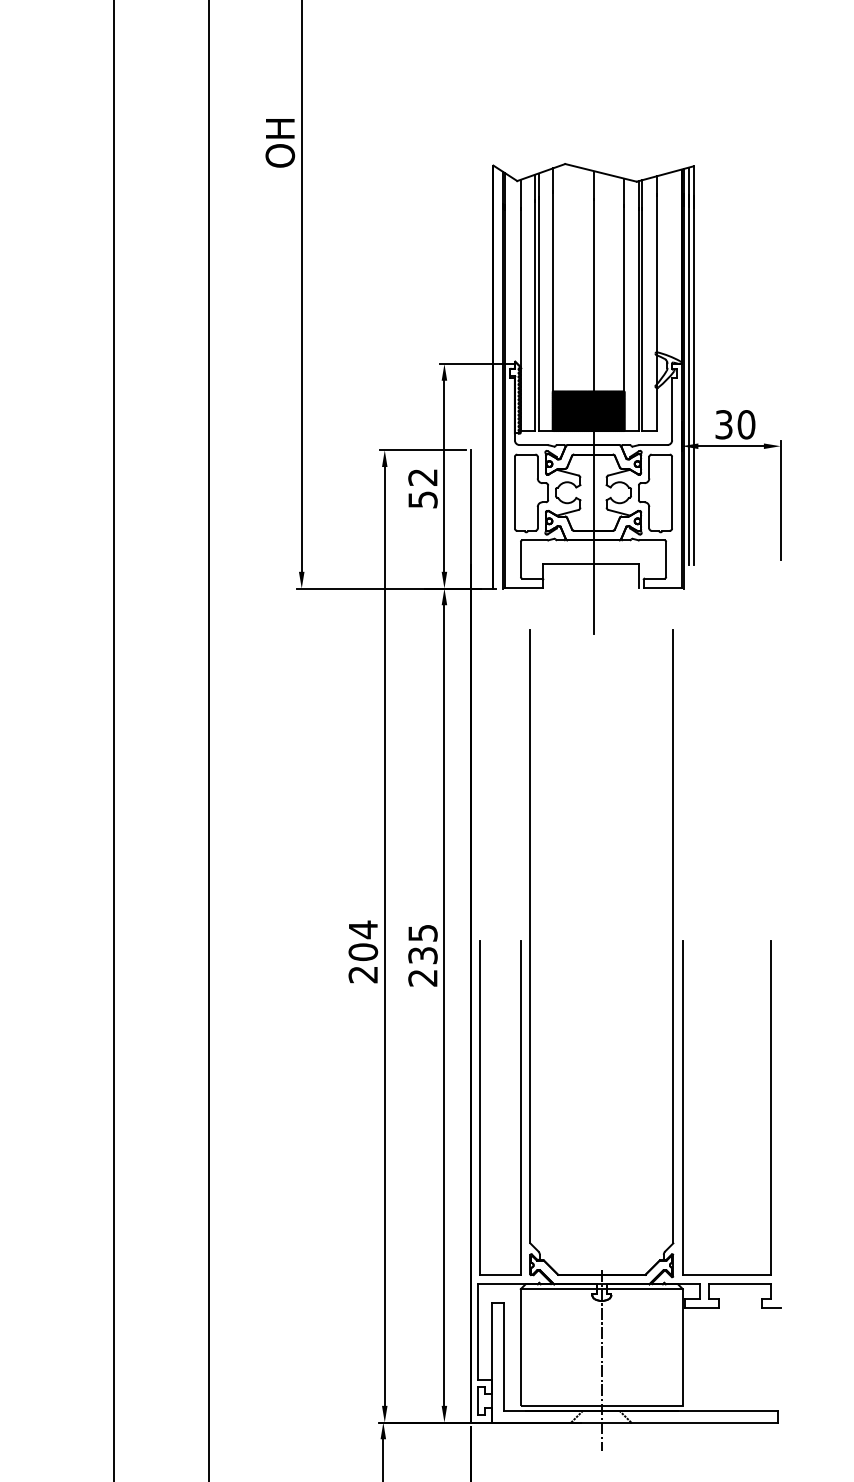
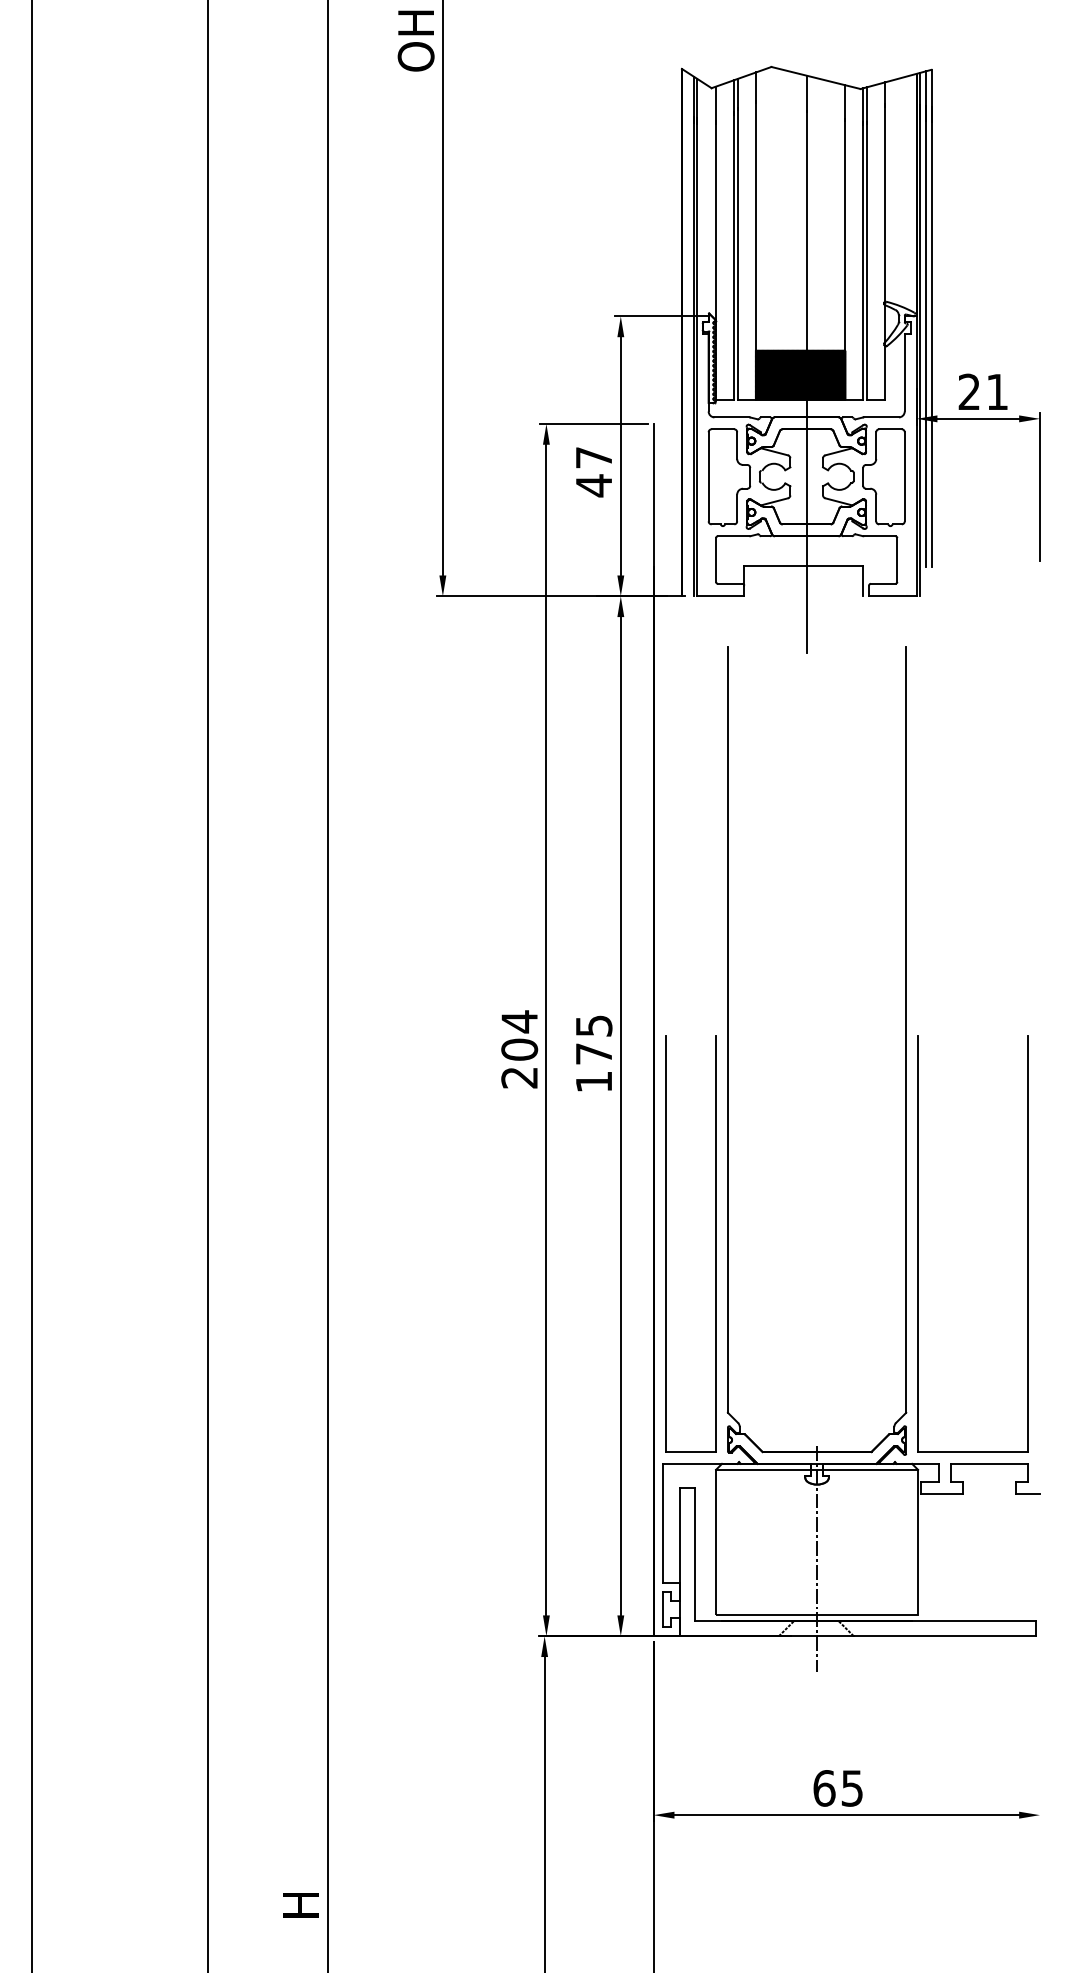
text: (735, 424) -> (983, 391), 30 -> 21
text: (422, 489) -> (593, 472), 52 -> 47
text: (422, 966) -> (593, 1067), 235 -> 175

